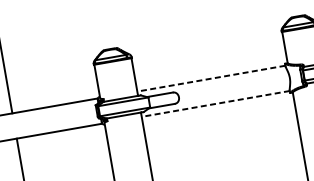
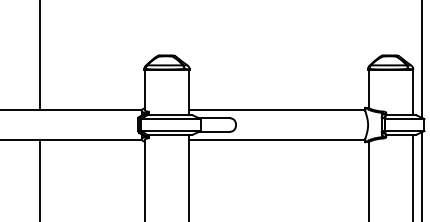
line: (210, 79) -> (276, 110), dashed -> solid
line: (215, 104) -> (276, 140), dashed -> solid

